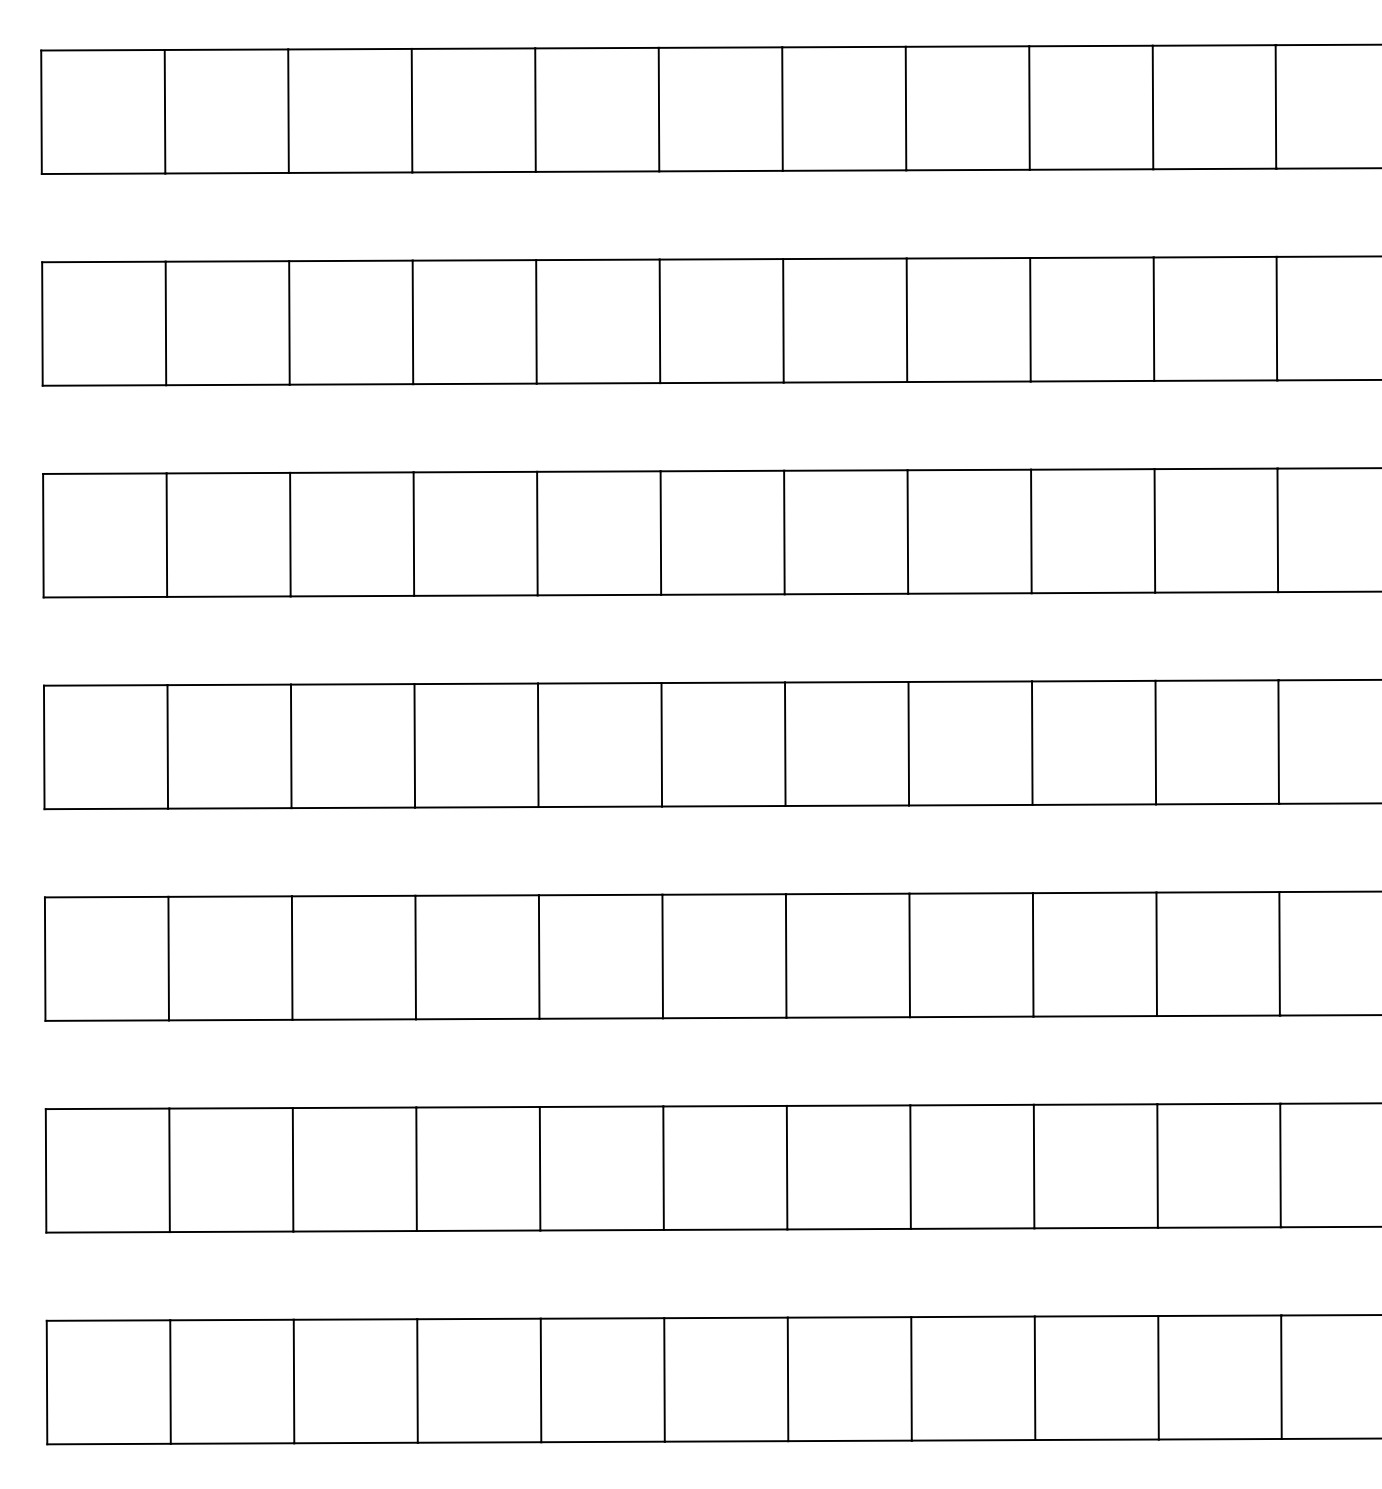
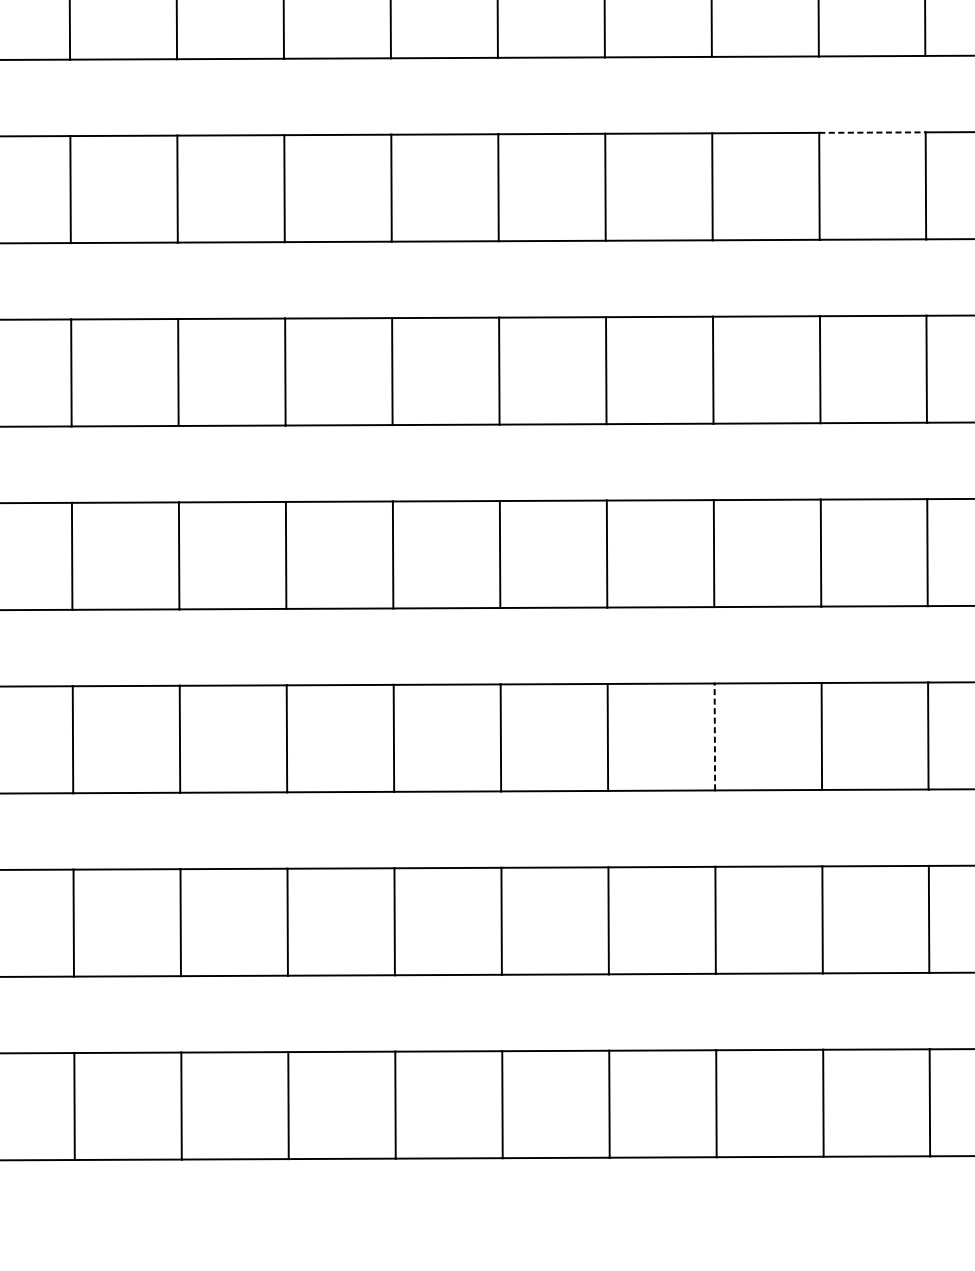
line: (1215, 257) -> (872, 132), solid -> dashed
line: (1033, 954) -> (715, 736), solid -> dashed

